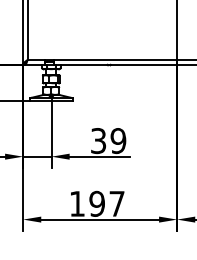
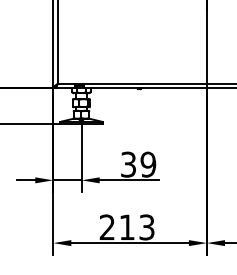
text: (96, 203) -> (126, 227), 197 -> 213

